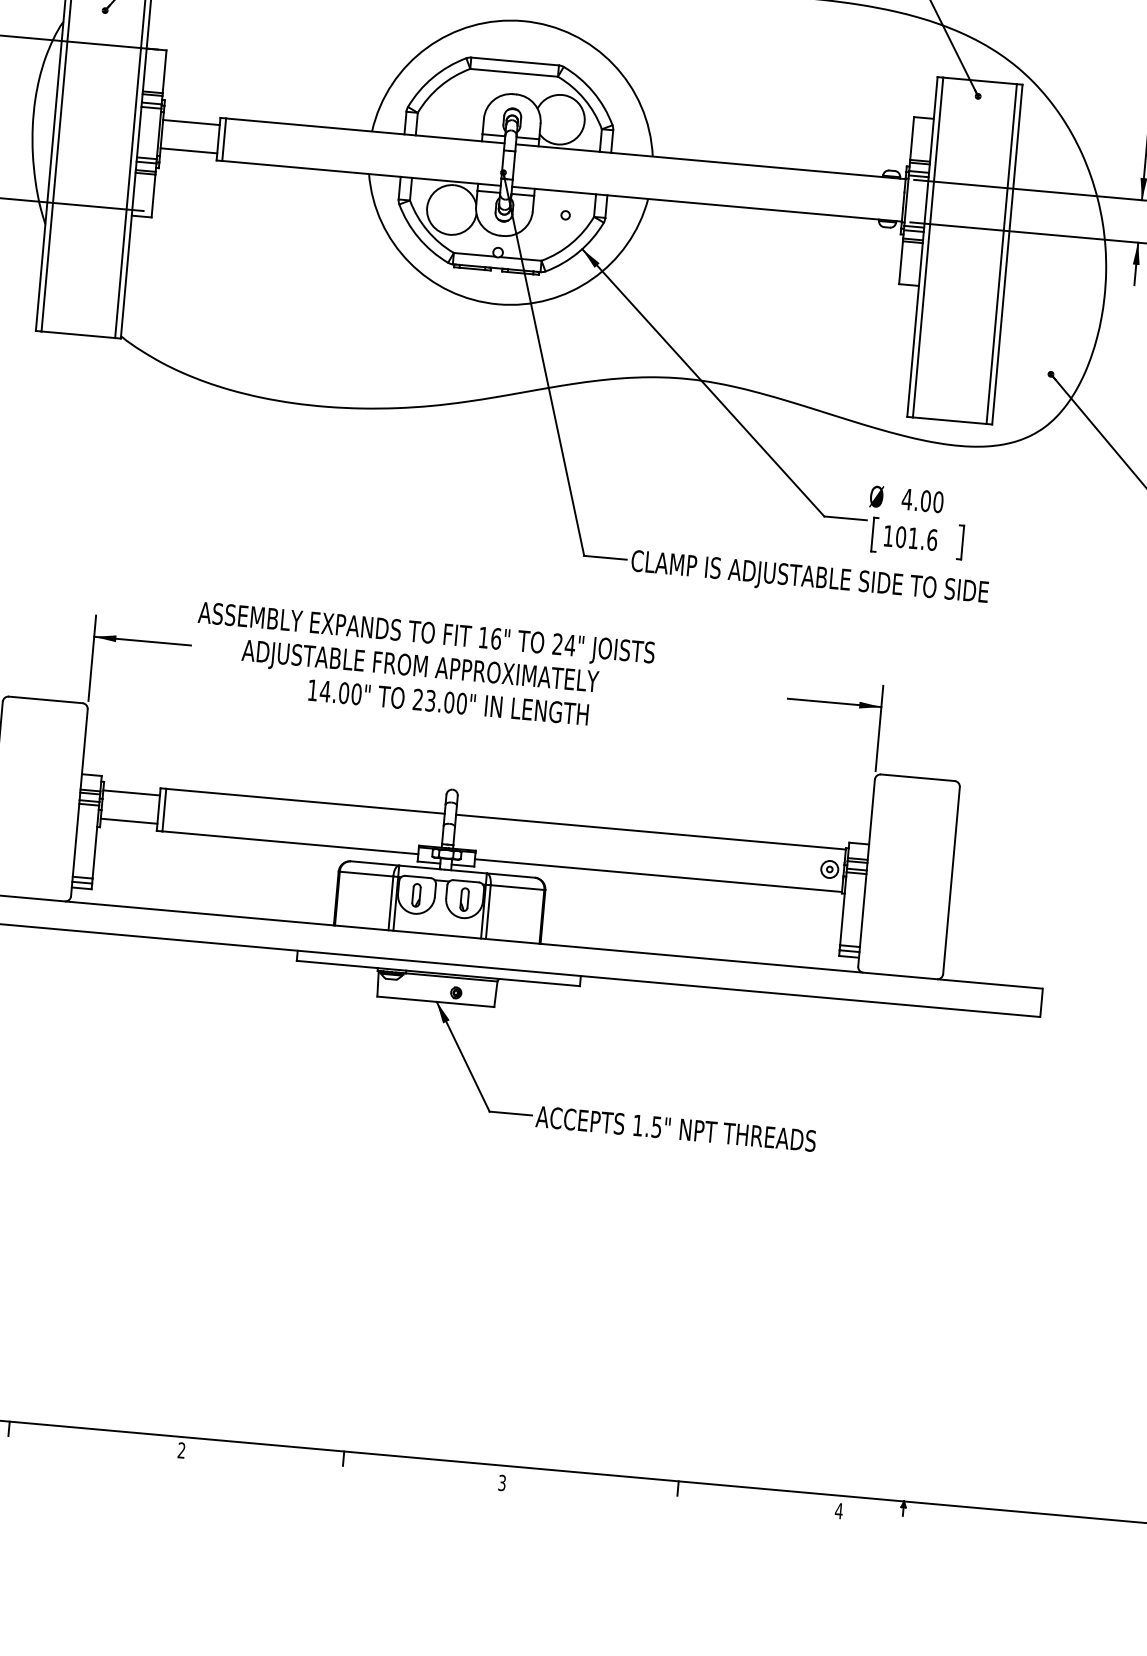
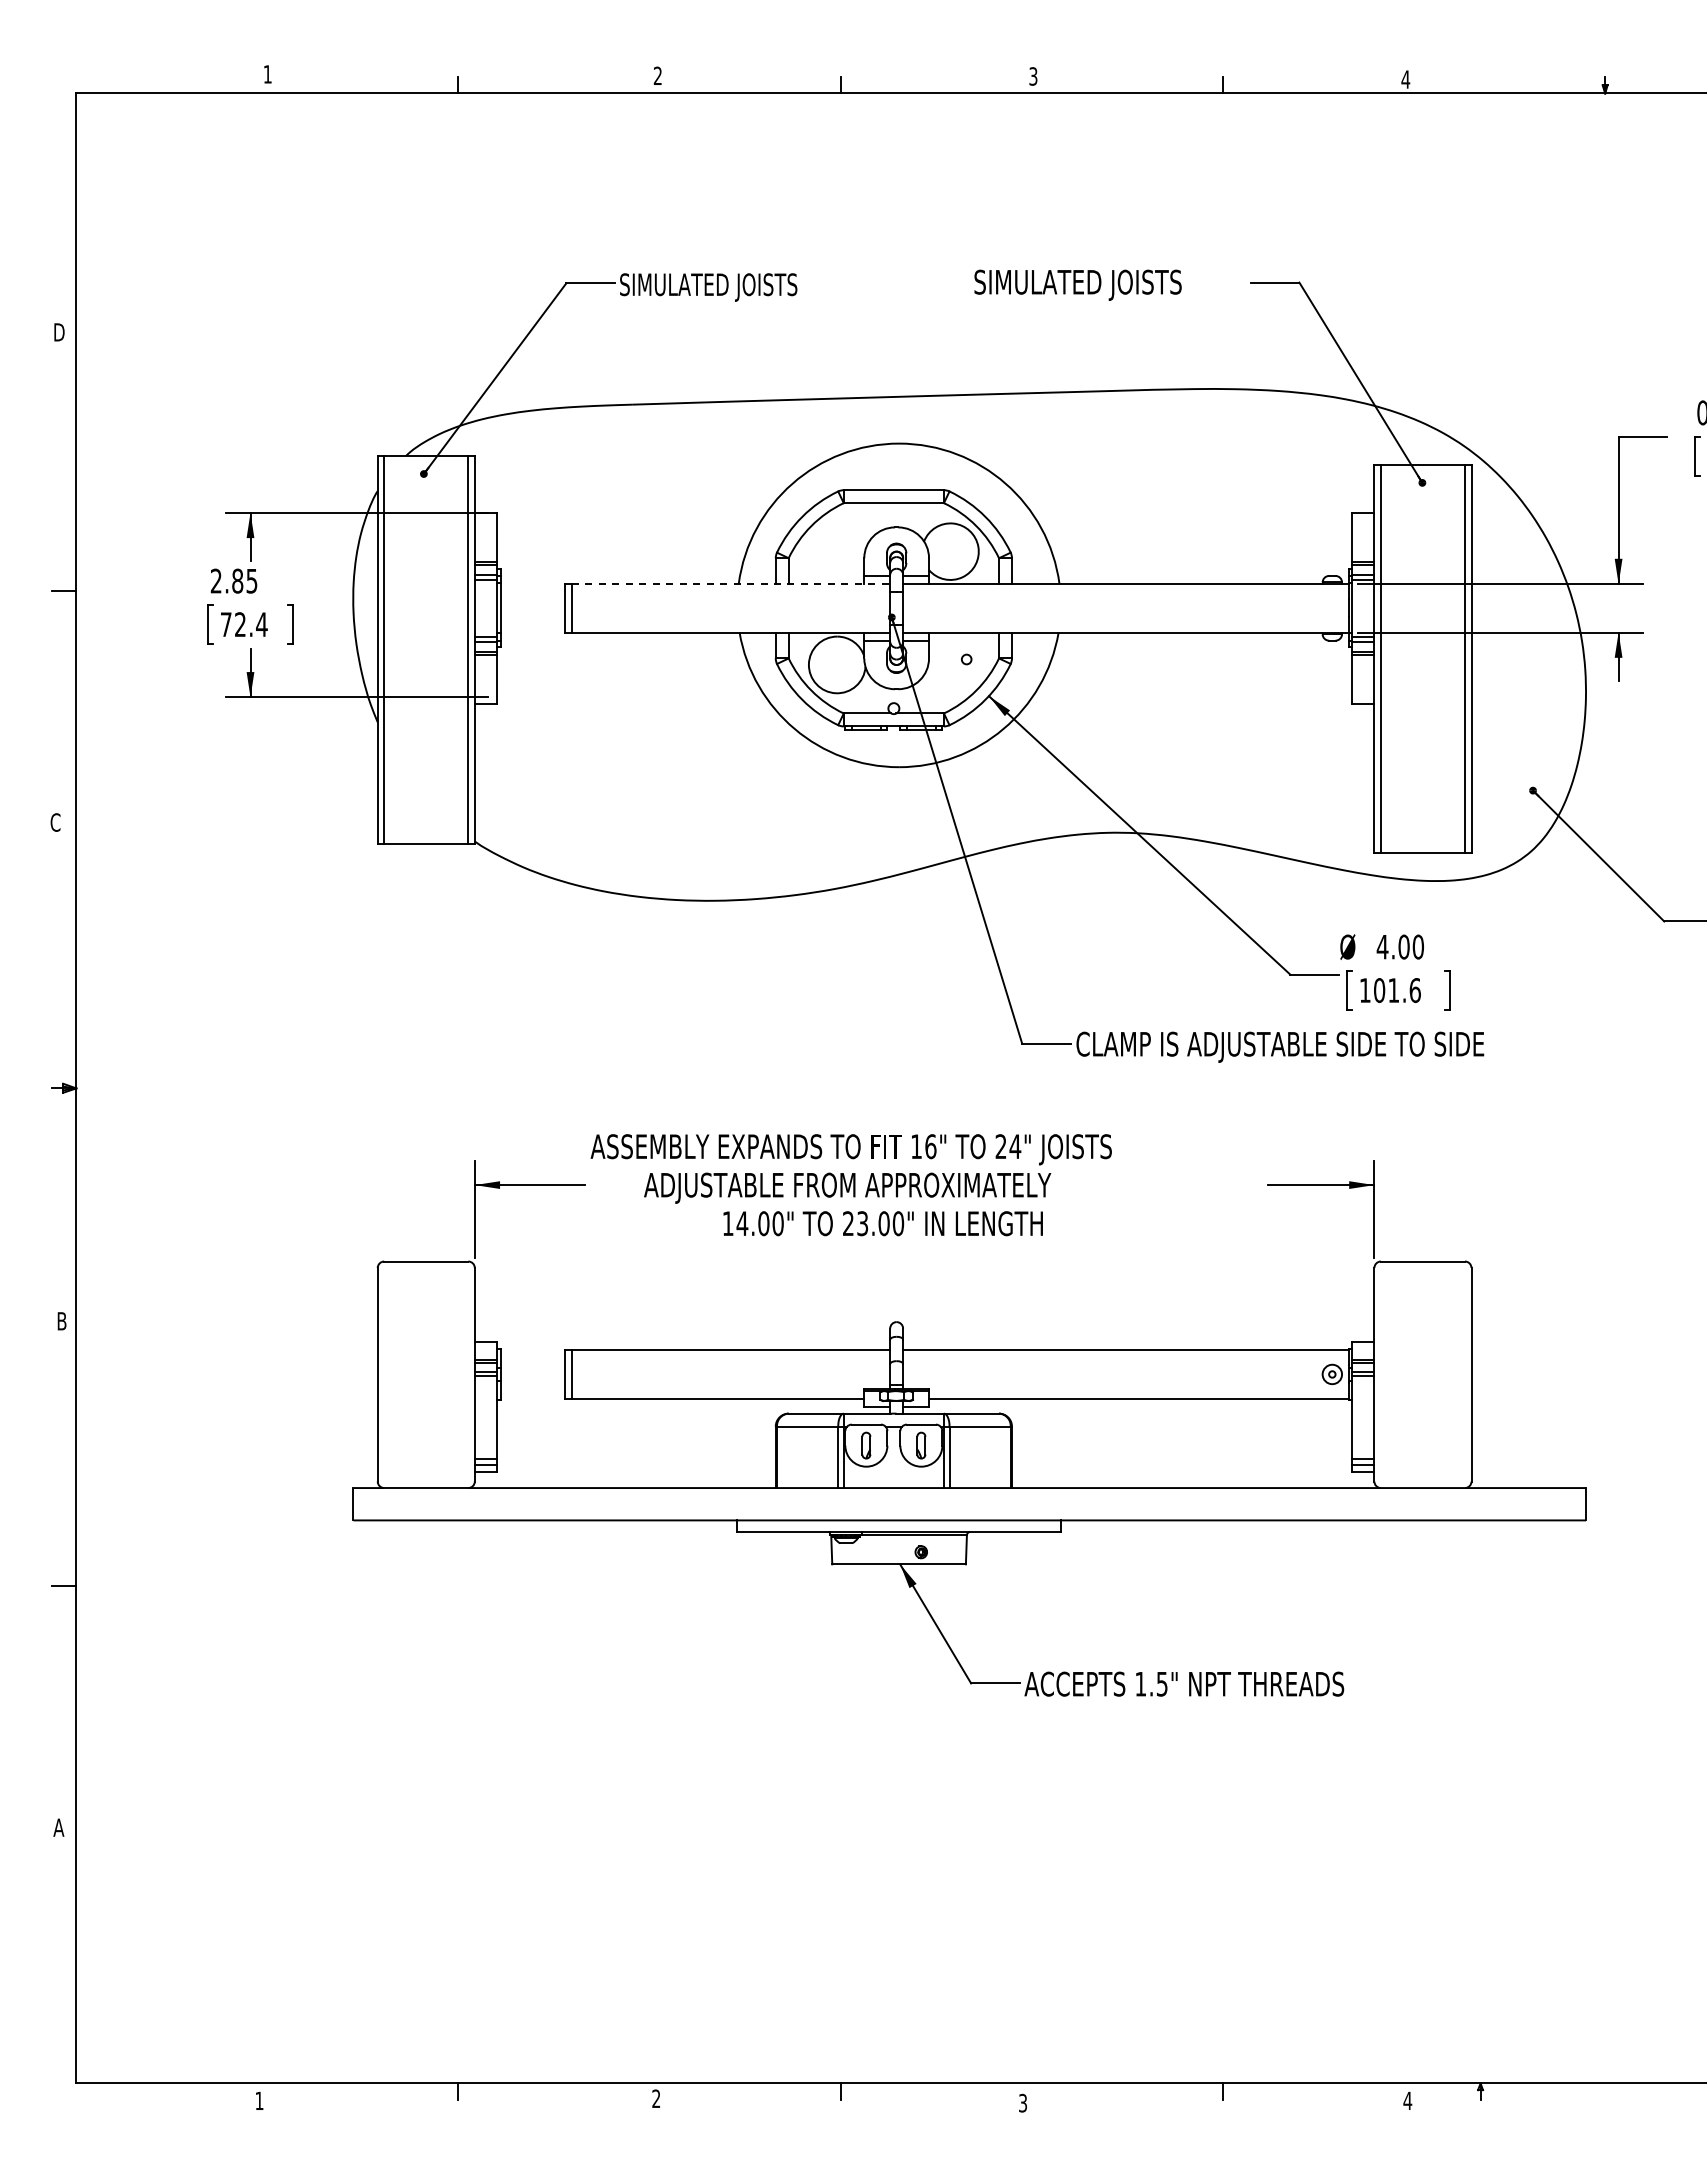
line: (190, 122) -> (532, 592), removed
line: (365, 131) -> (731, 584), solid -> dashed
line: (188, 150) -> (532, 624), removed
line: (131, 793) -> (532, 1358), removed
line: (128, 821) -> (532, 1390), removed

